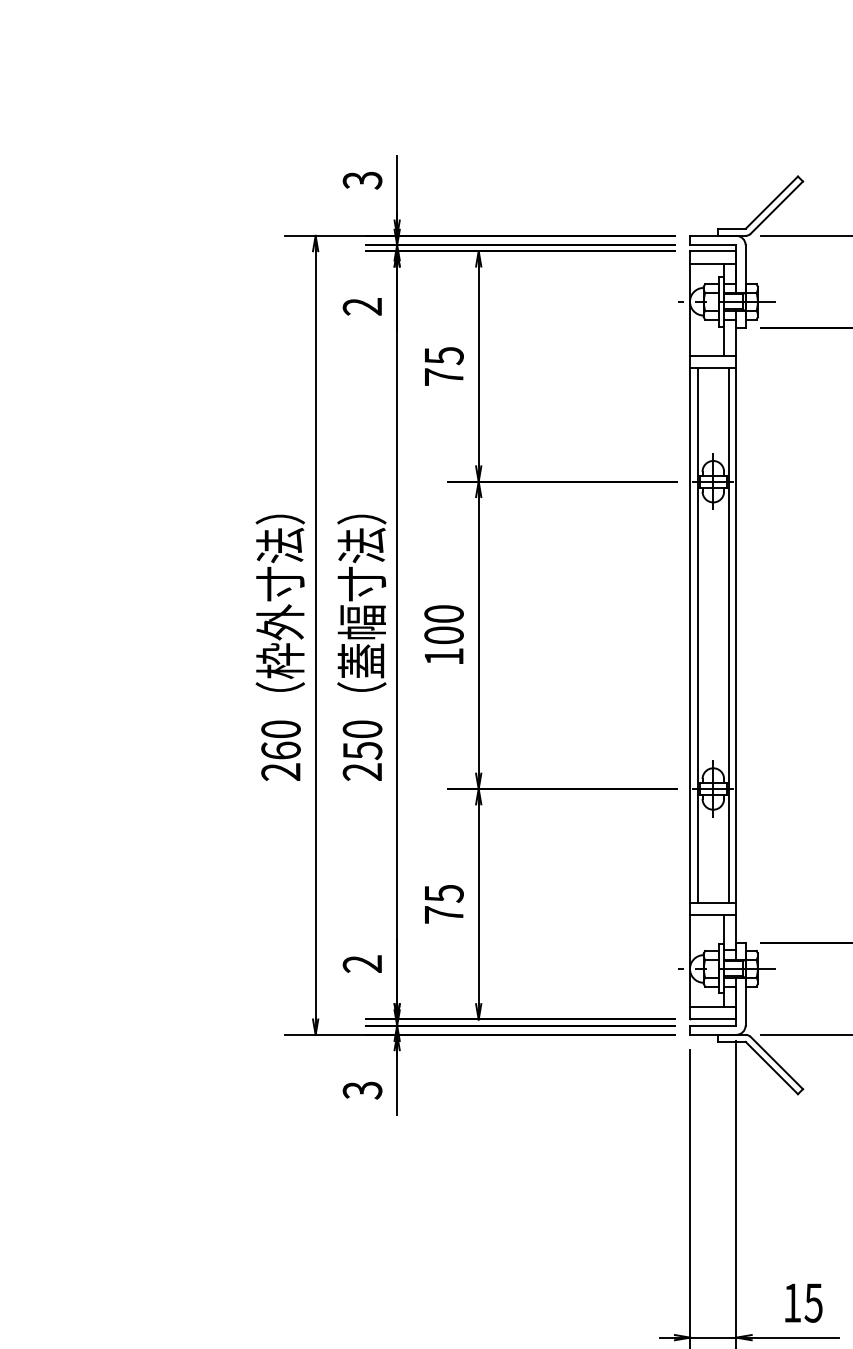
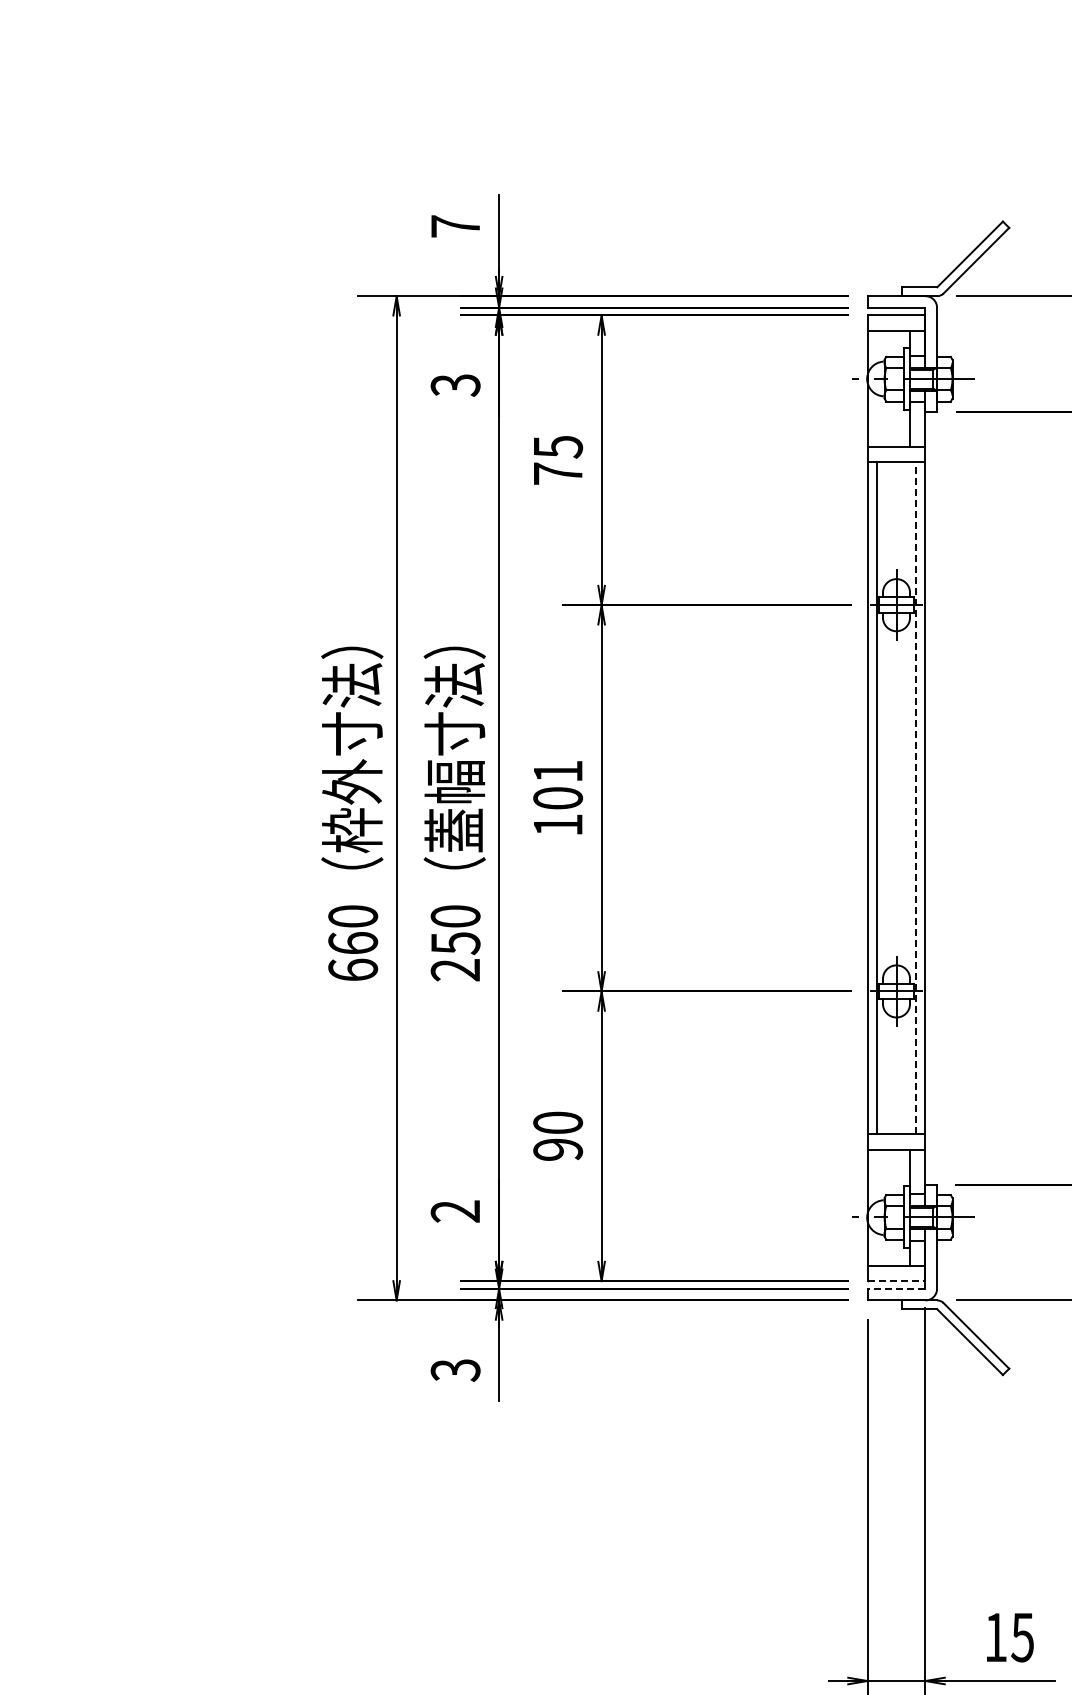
text: (362, 180) -> (455, 226), 3 -> 7
text: (362, 306) -> (455, 385), 2 -> 3
text: (444, 614) -> (558, 771), 100 -> 101
line: (728, 634) -> (915, 797), solid -> dashed
text: (281, 771) -> (353, 969), 260 -> 660
text: (444, 903) -> (558, 1135), 75 -> 90
line: (713, 1019) -> (896, 1281), solid -> dashed
line: (713, 1025) -> (896, 1288), solid -> dashed

